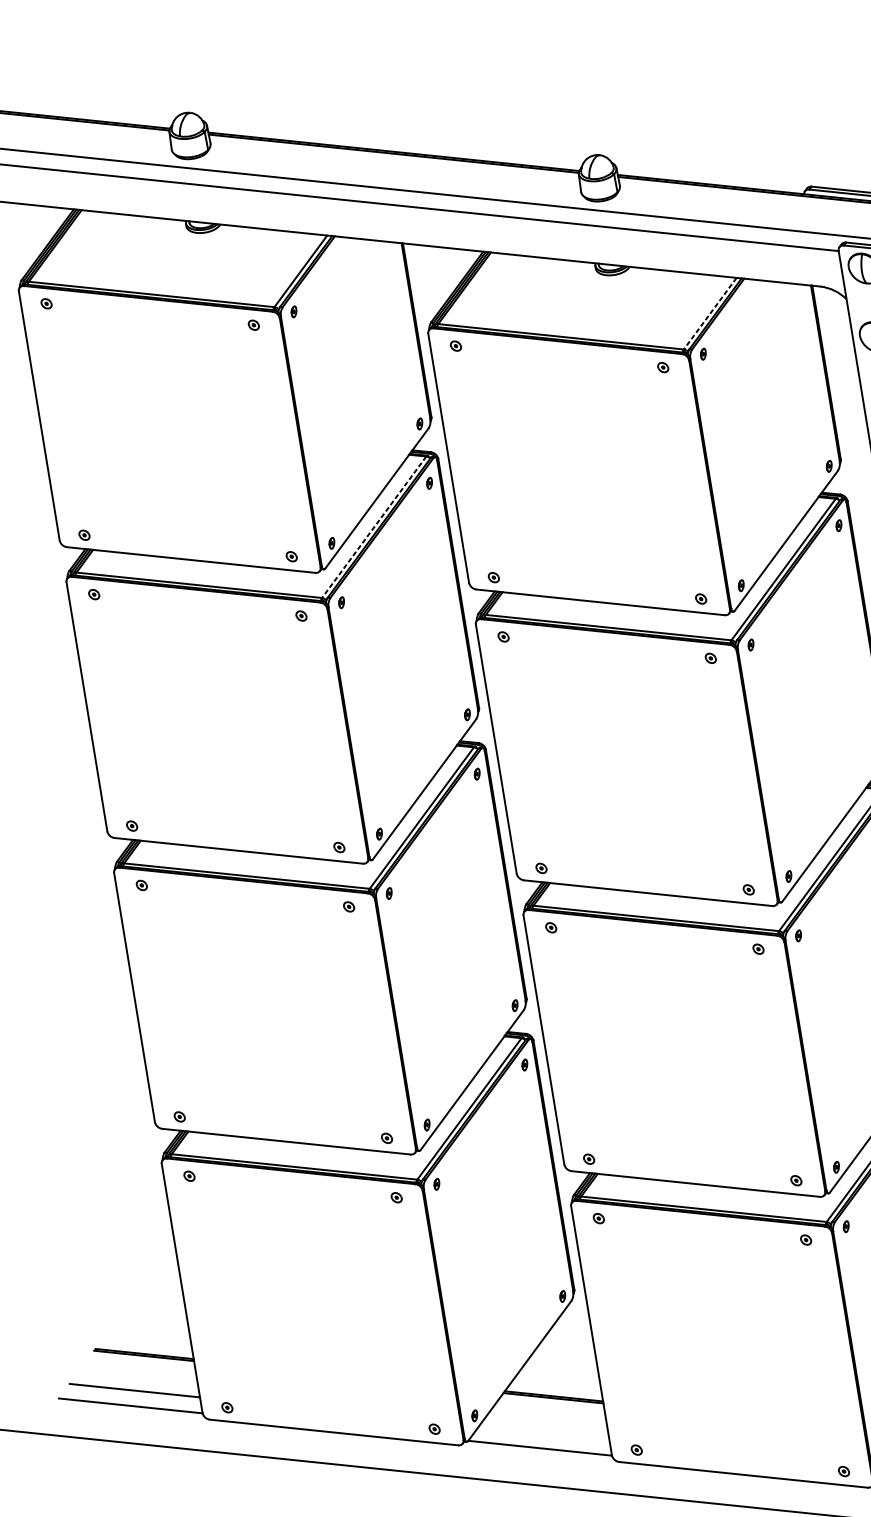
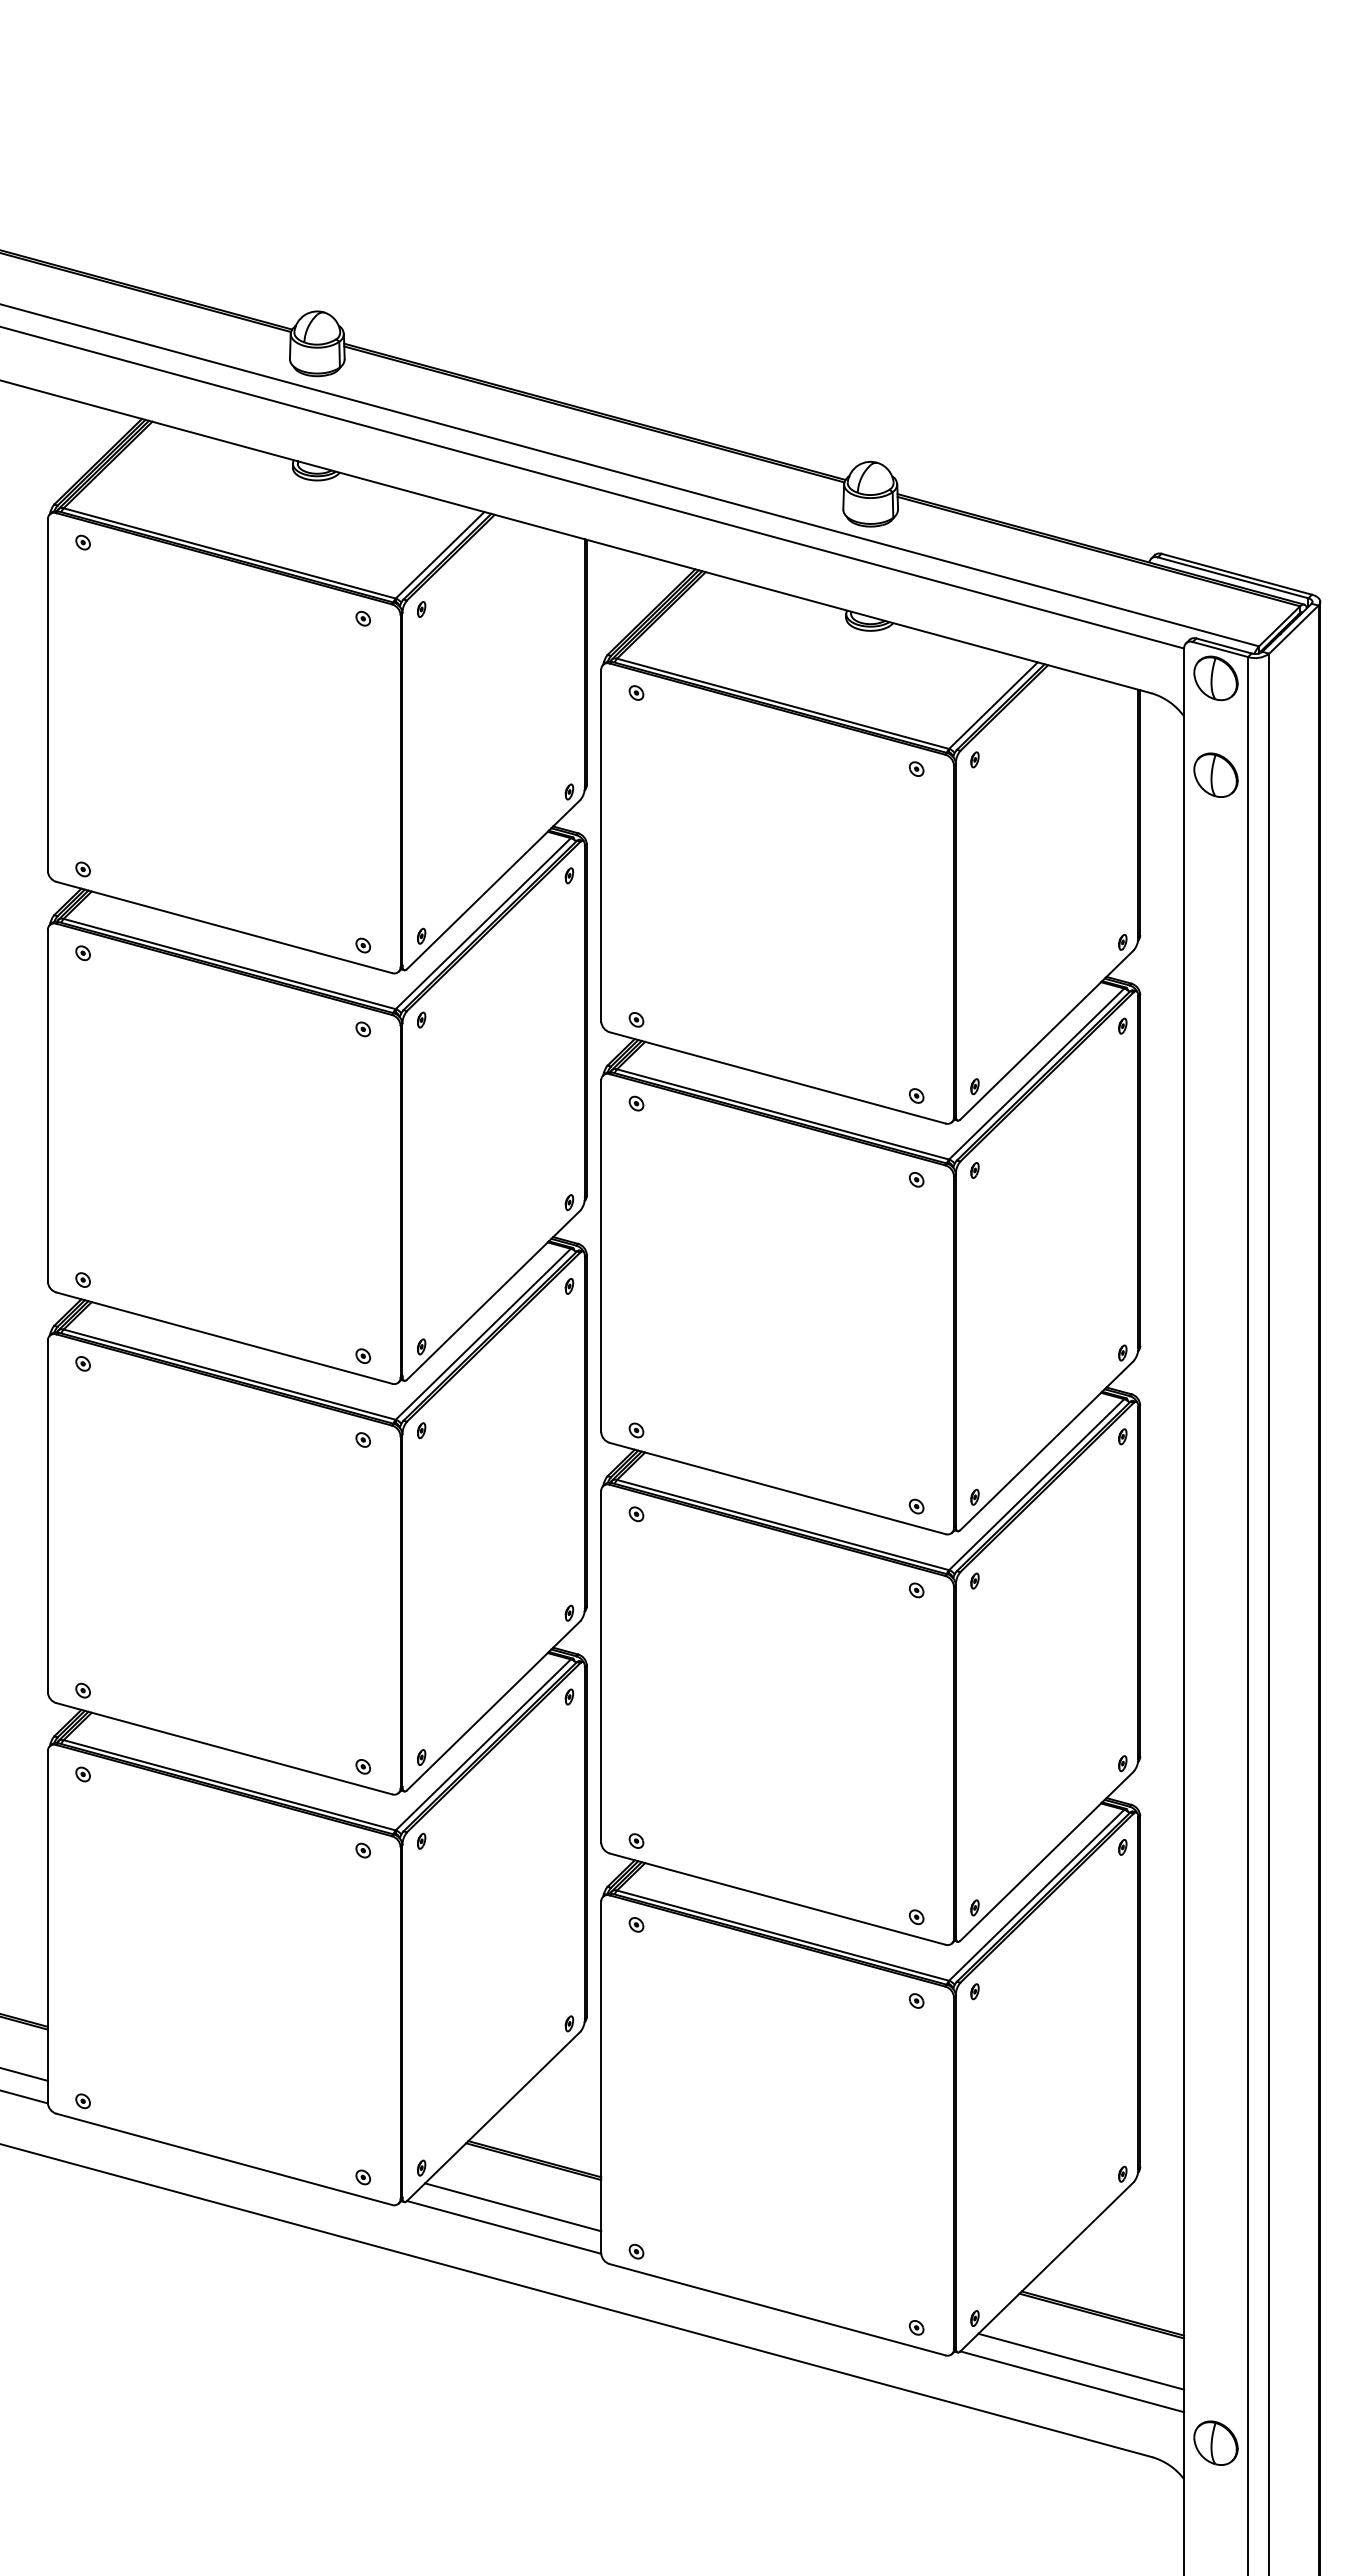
line: (710, 313) -> (993, 705), dashed -> solid
line: (373, 527) -> (482, 924), dashed -> solid
line: (544, 1433) -> (513, 2207), added

